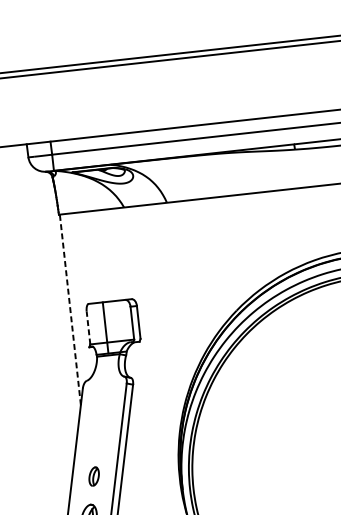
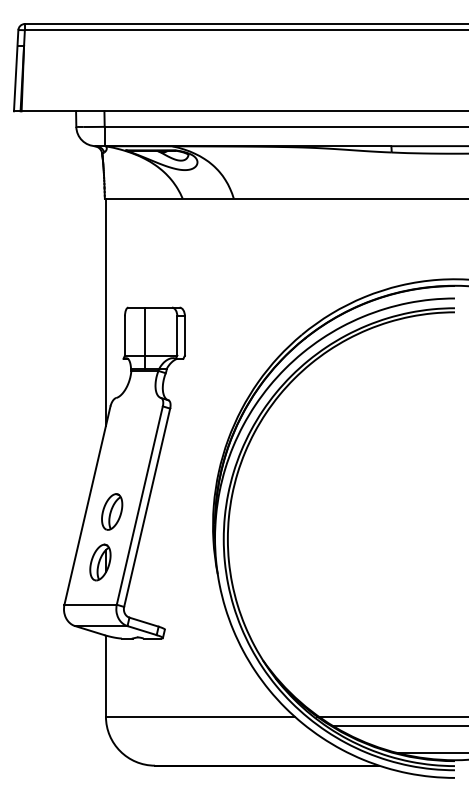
line: (70, 310) -> (105, 312), dashed -> solid
line: (88, 327) -> (124, 335), dashed -> solid
part: (94, 476) -> (112, 511), size x1.67

